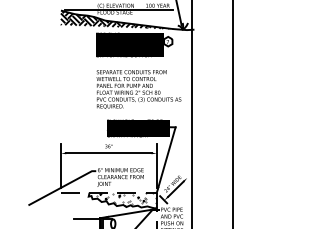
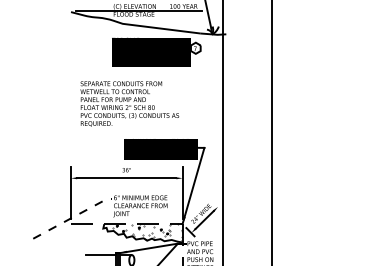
hatch: (119, 20) -> (139, 23), removed
text: (138, 89) -> (129, 103), moved
line: (62, 187) -> (72, 217), solid -> dashed

